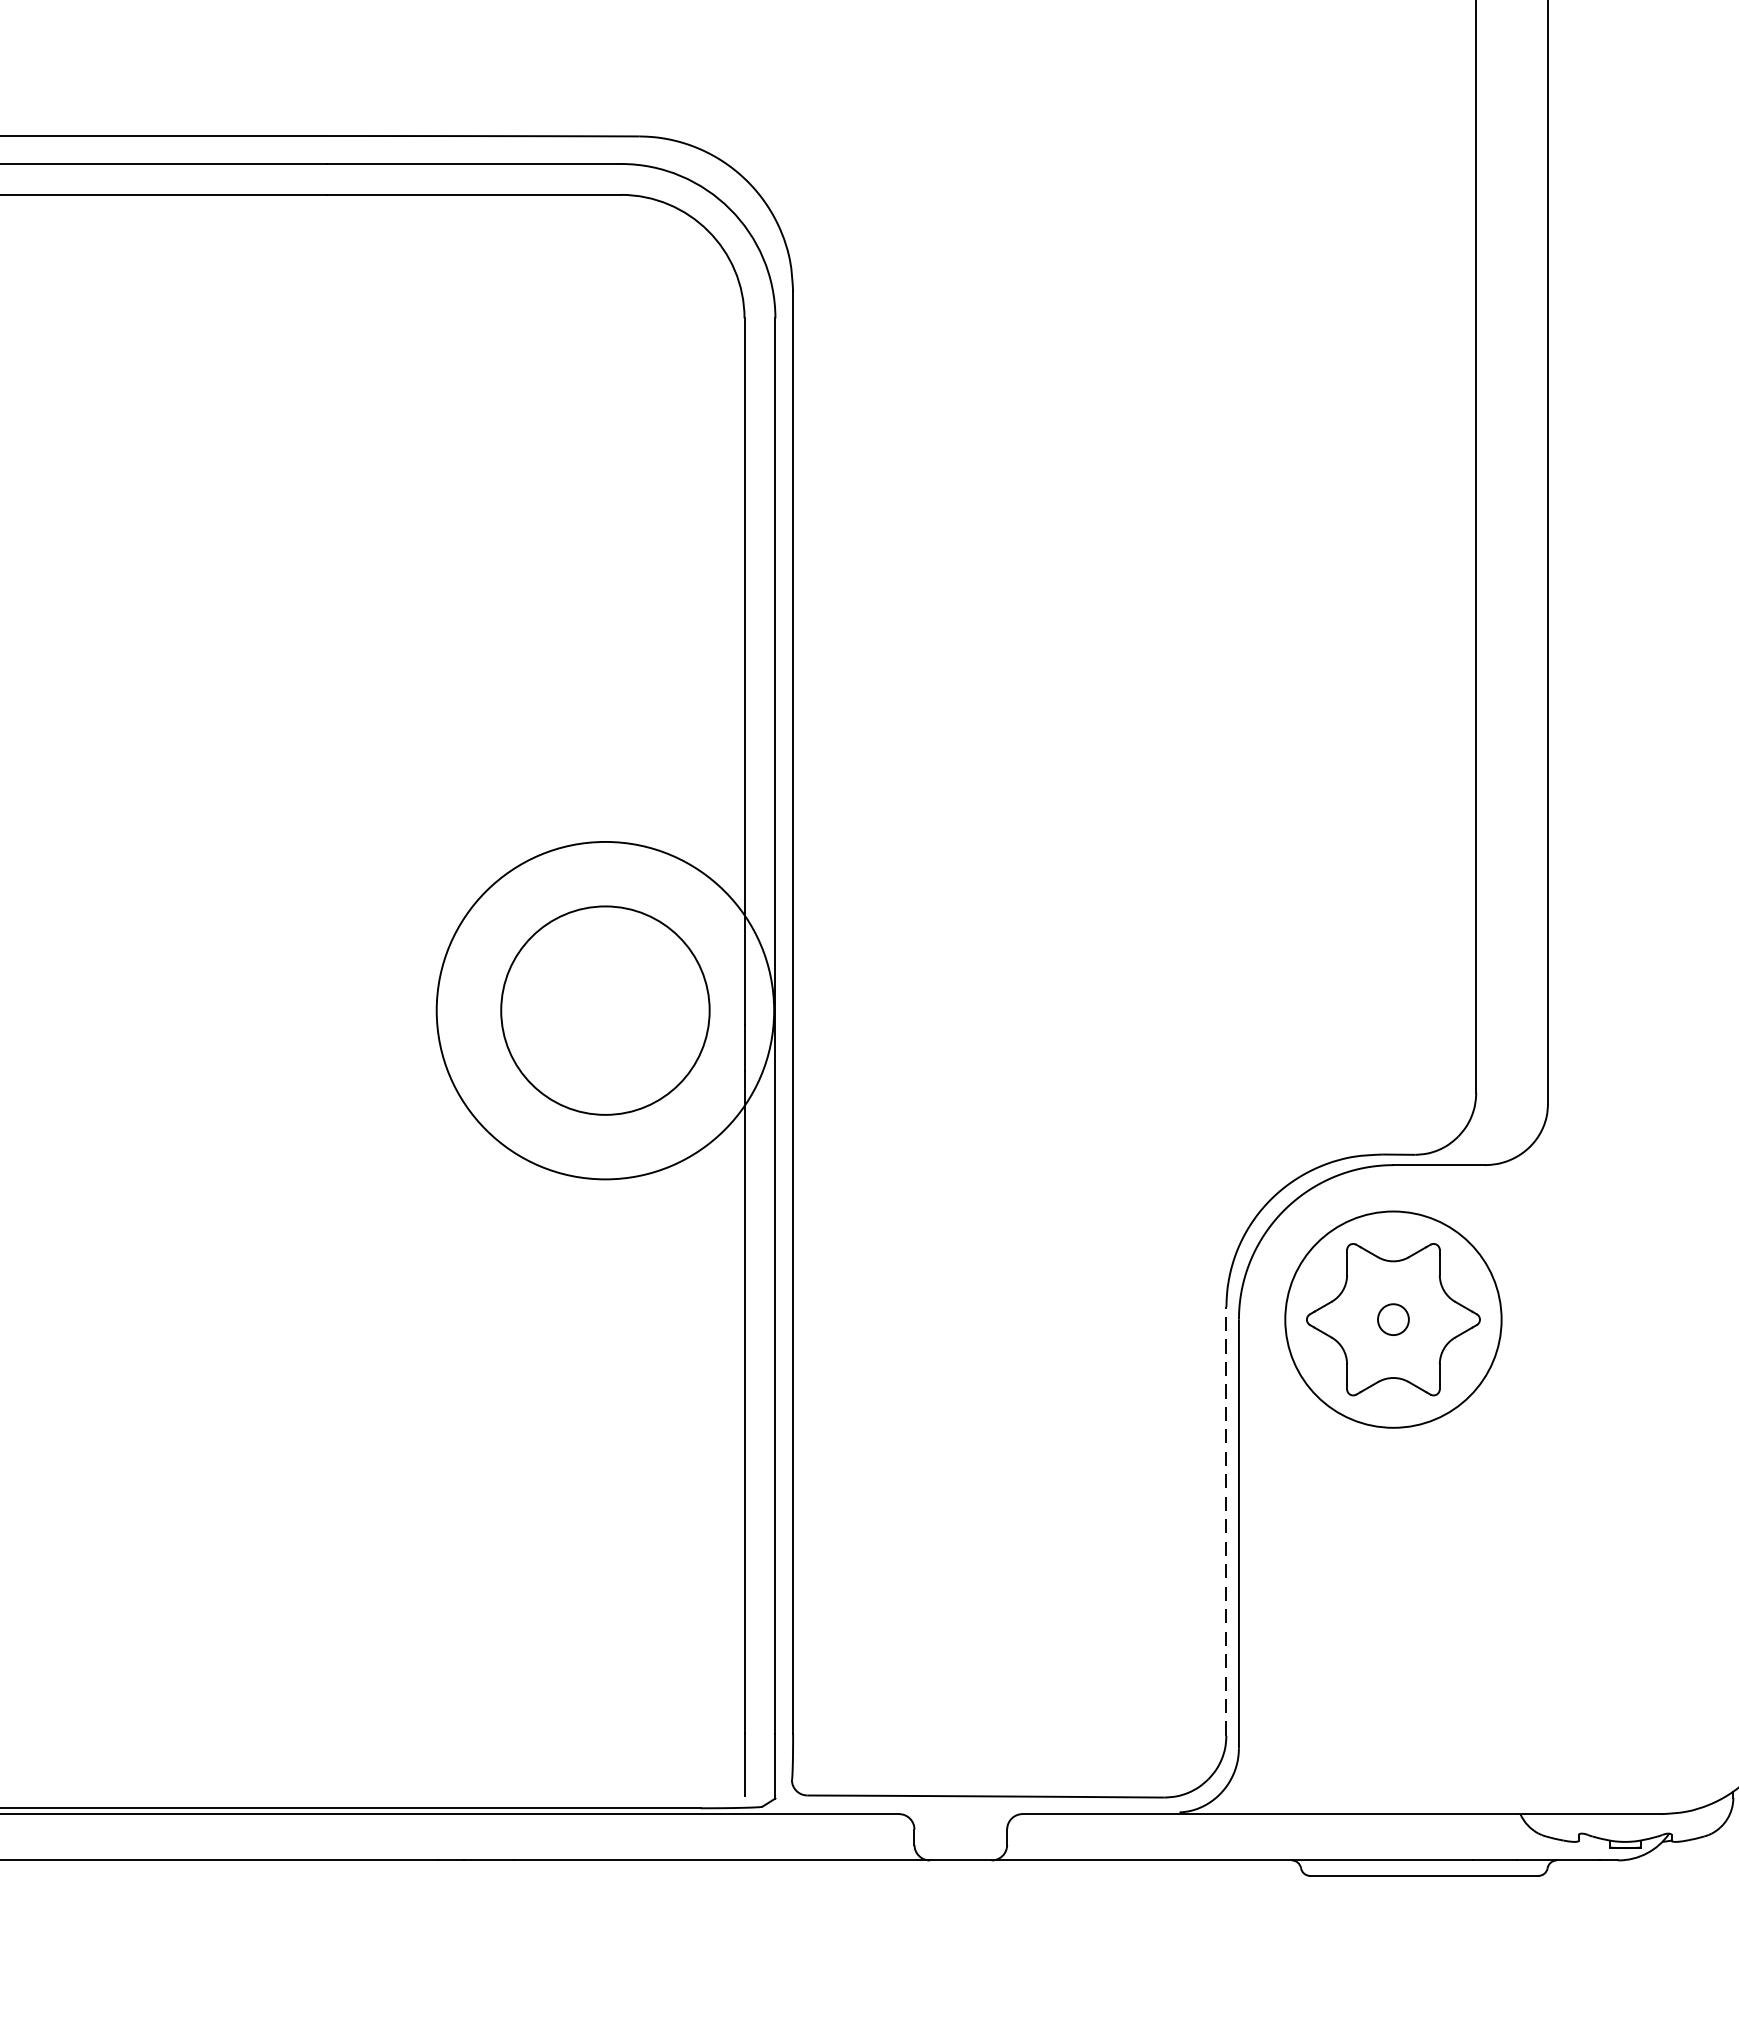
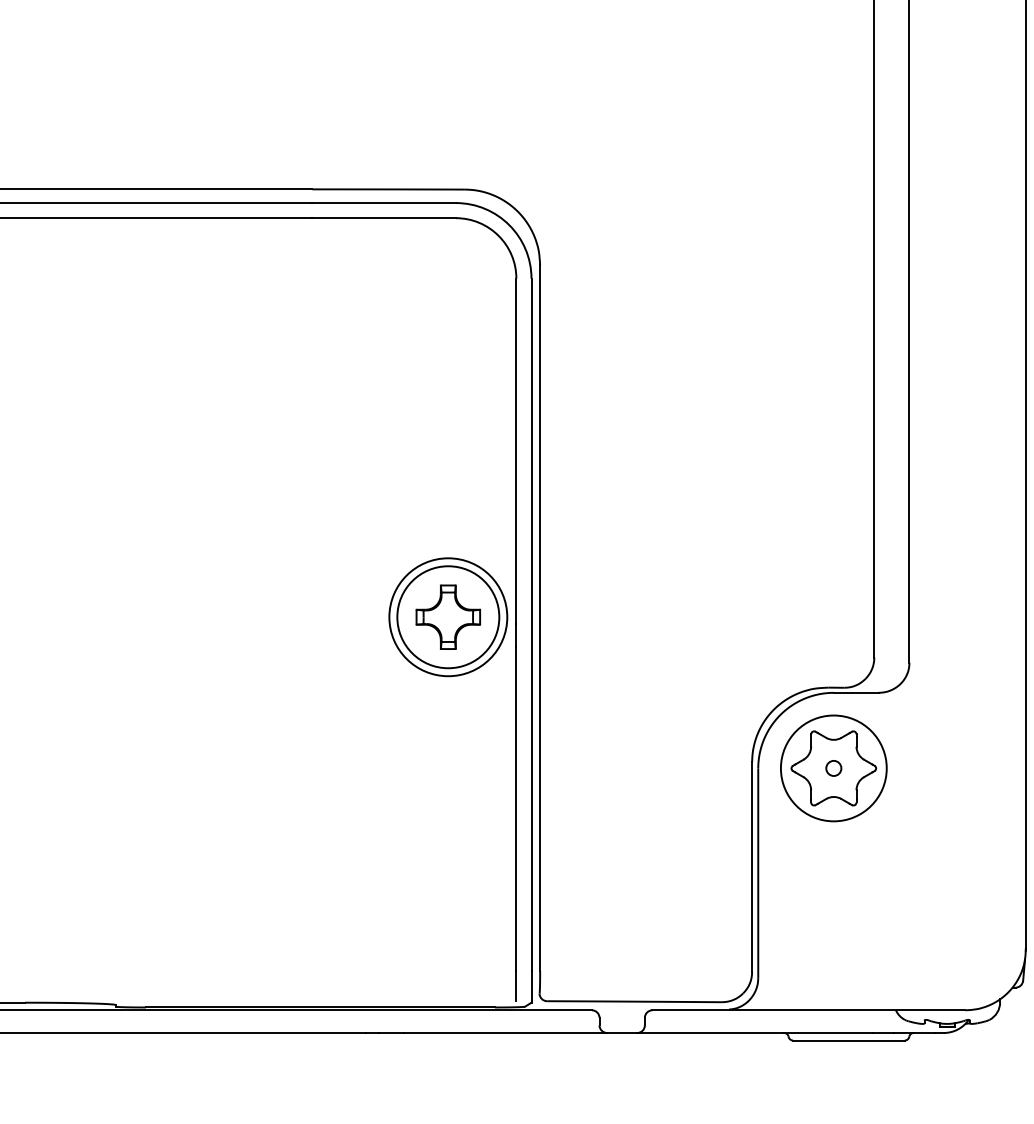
part: (605, 1009) -> (448, 616), added
circle: (605, 1011) -> (448, 617), size x0.71
line: (1227, 1522) -> (752, 867), dashed -> solid

